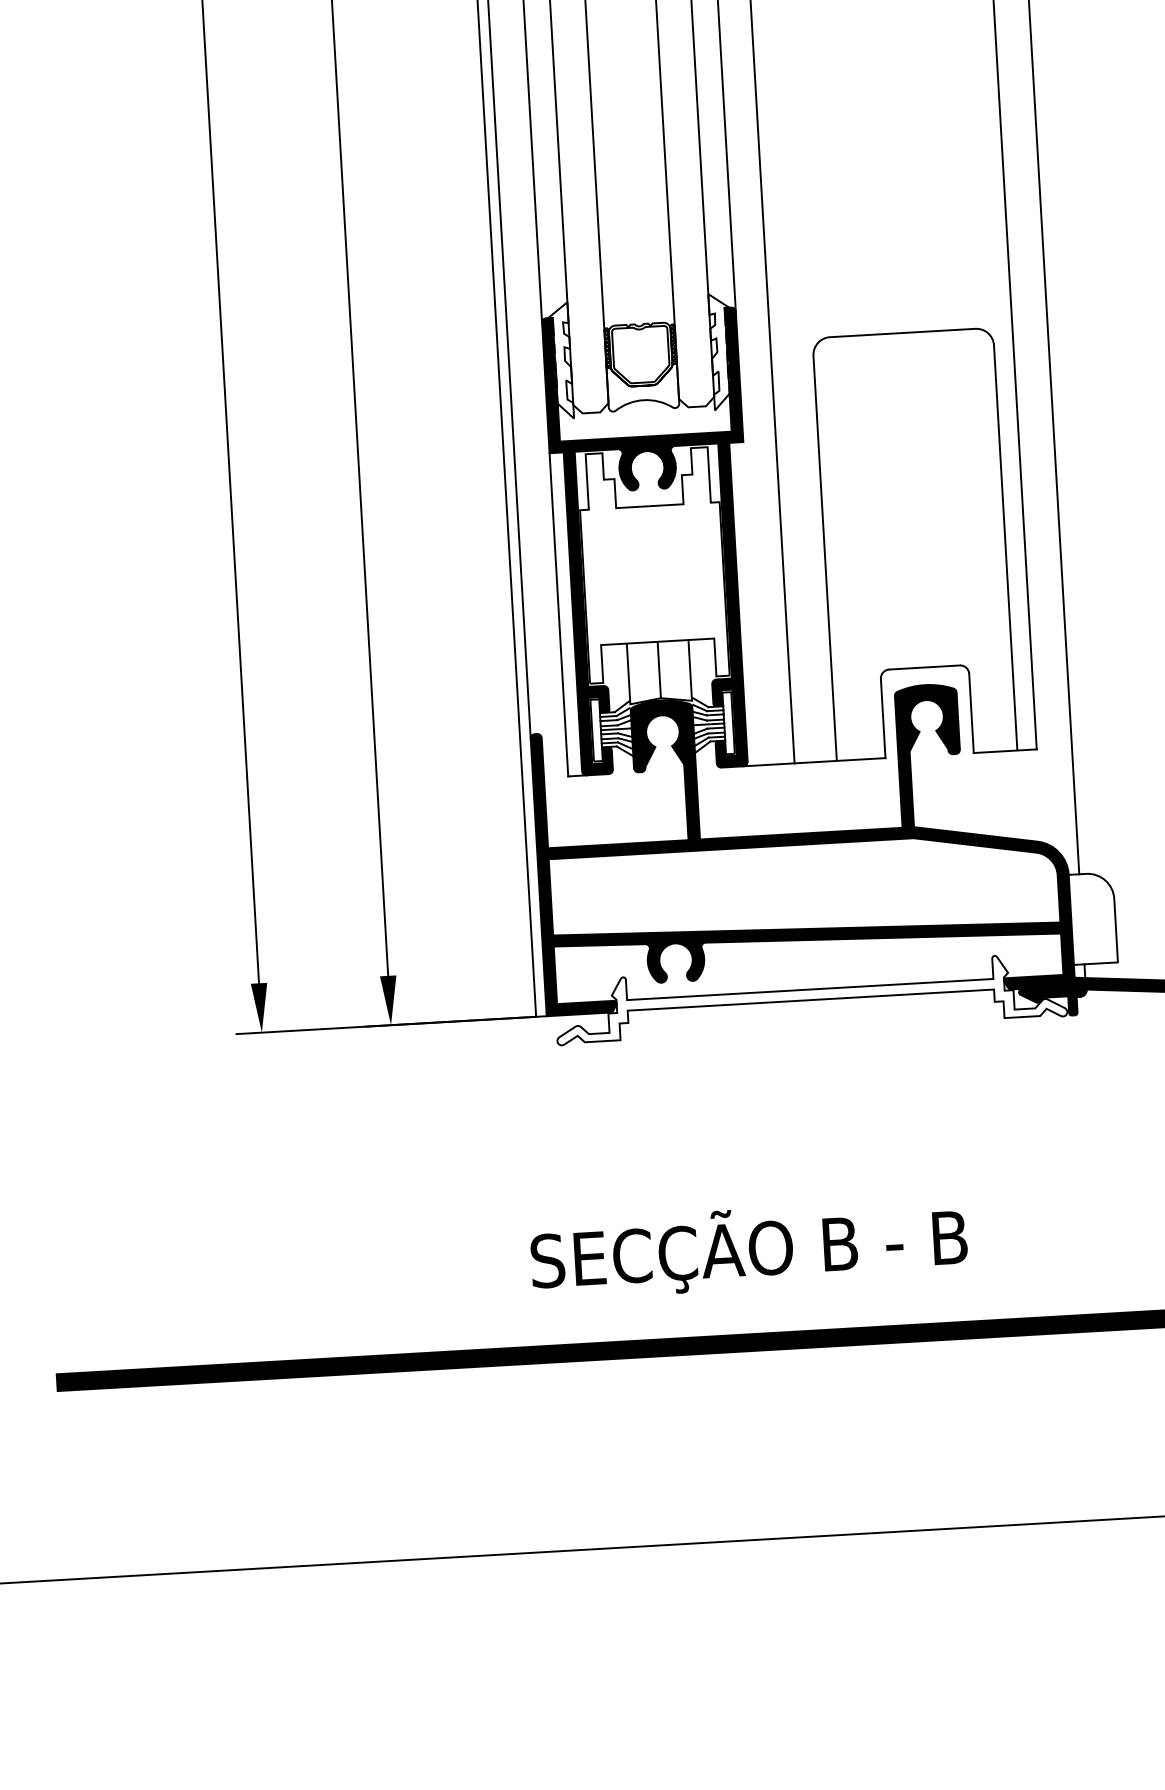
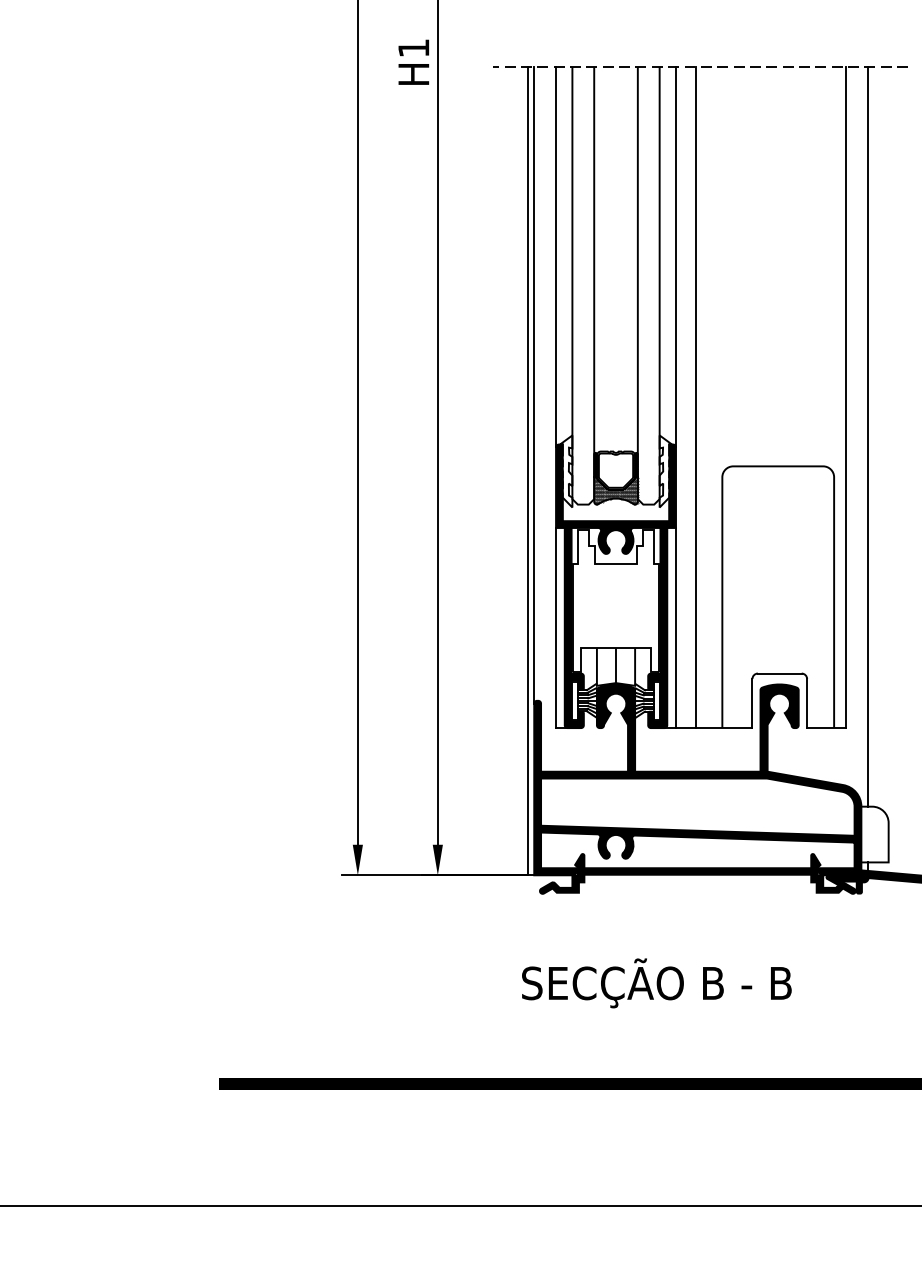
hatch: (642, 388) -> (615, 491), added
line: (753, 602) -> (676, 627), added
fill: (810, 998) -> (697, 873), added
text: (748, 1249) -> (656, 983), moved

